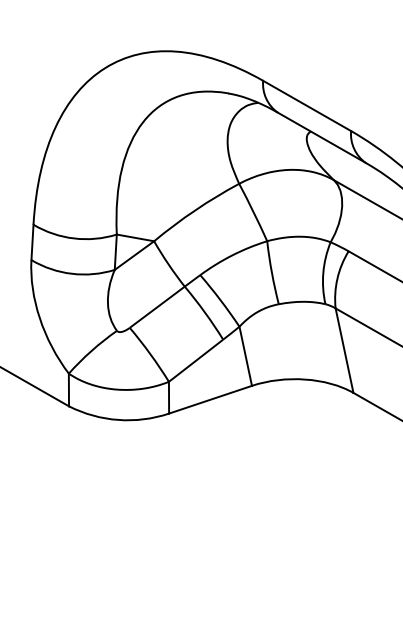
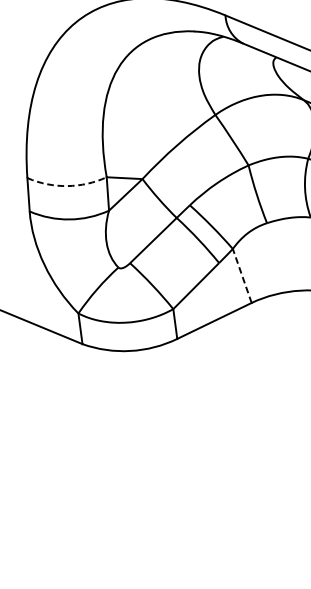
arc: (74, 238) -> (67, 186), solid -> dashed
line: (245, 355) -> (241, 275), solid -> dashed

